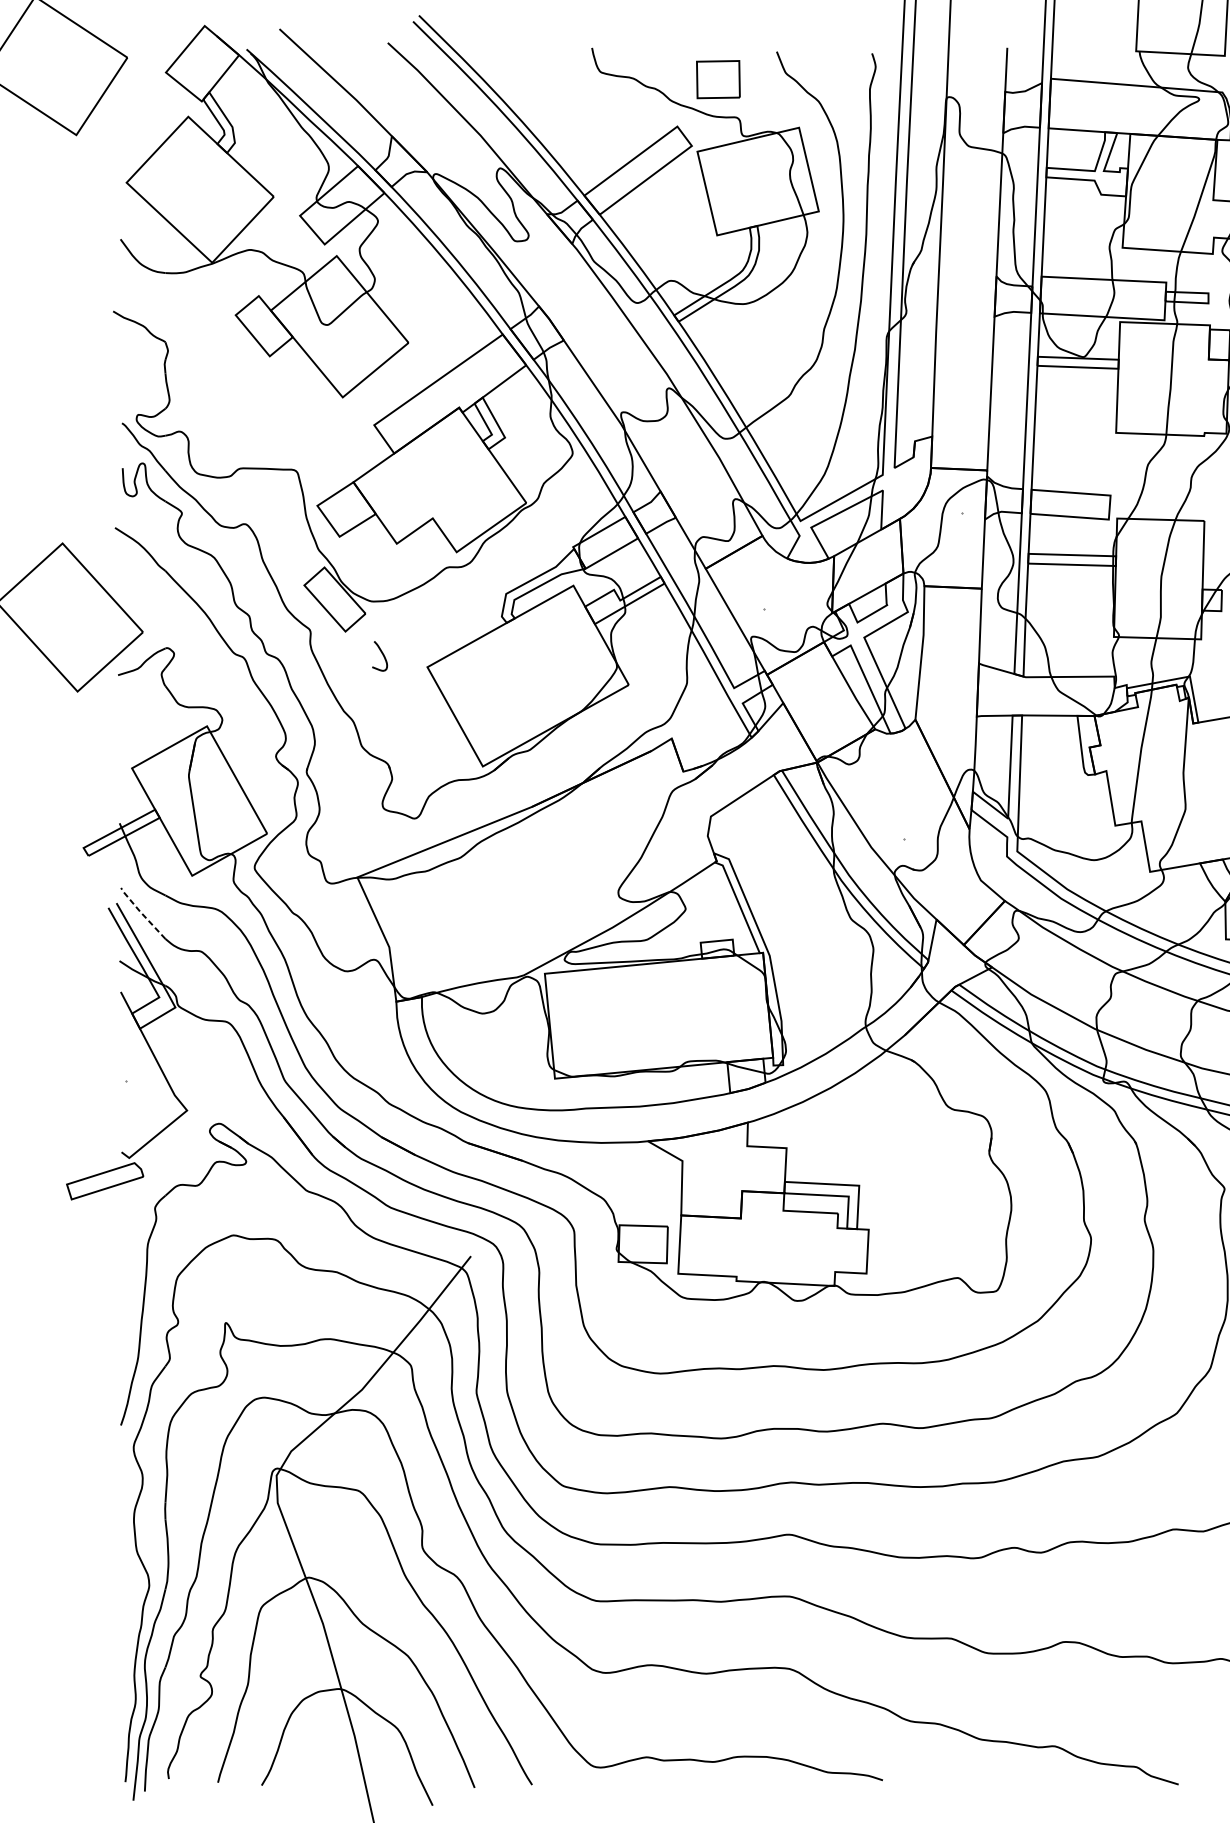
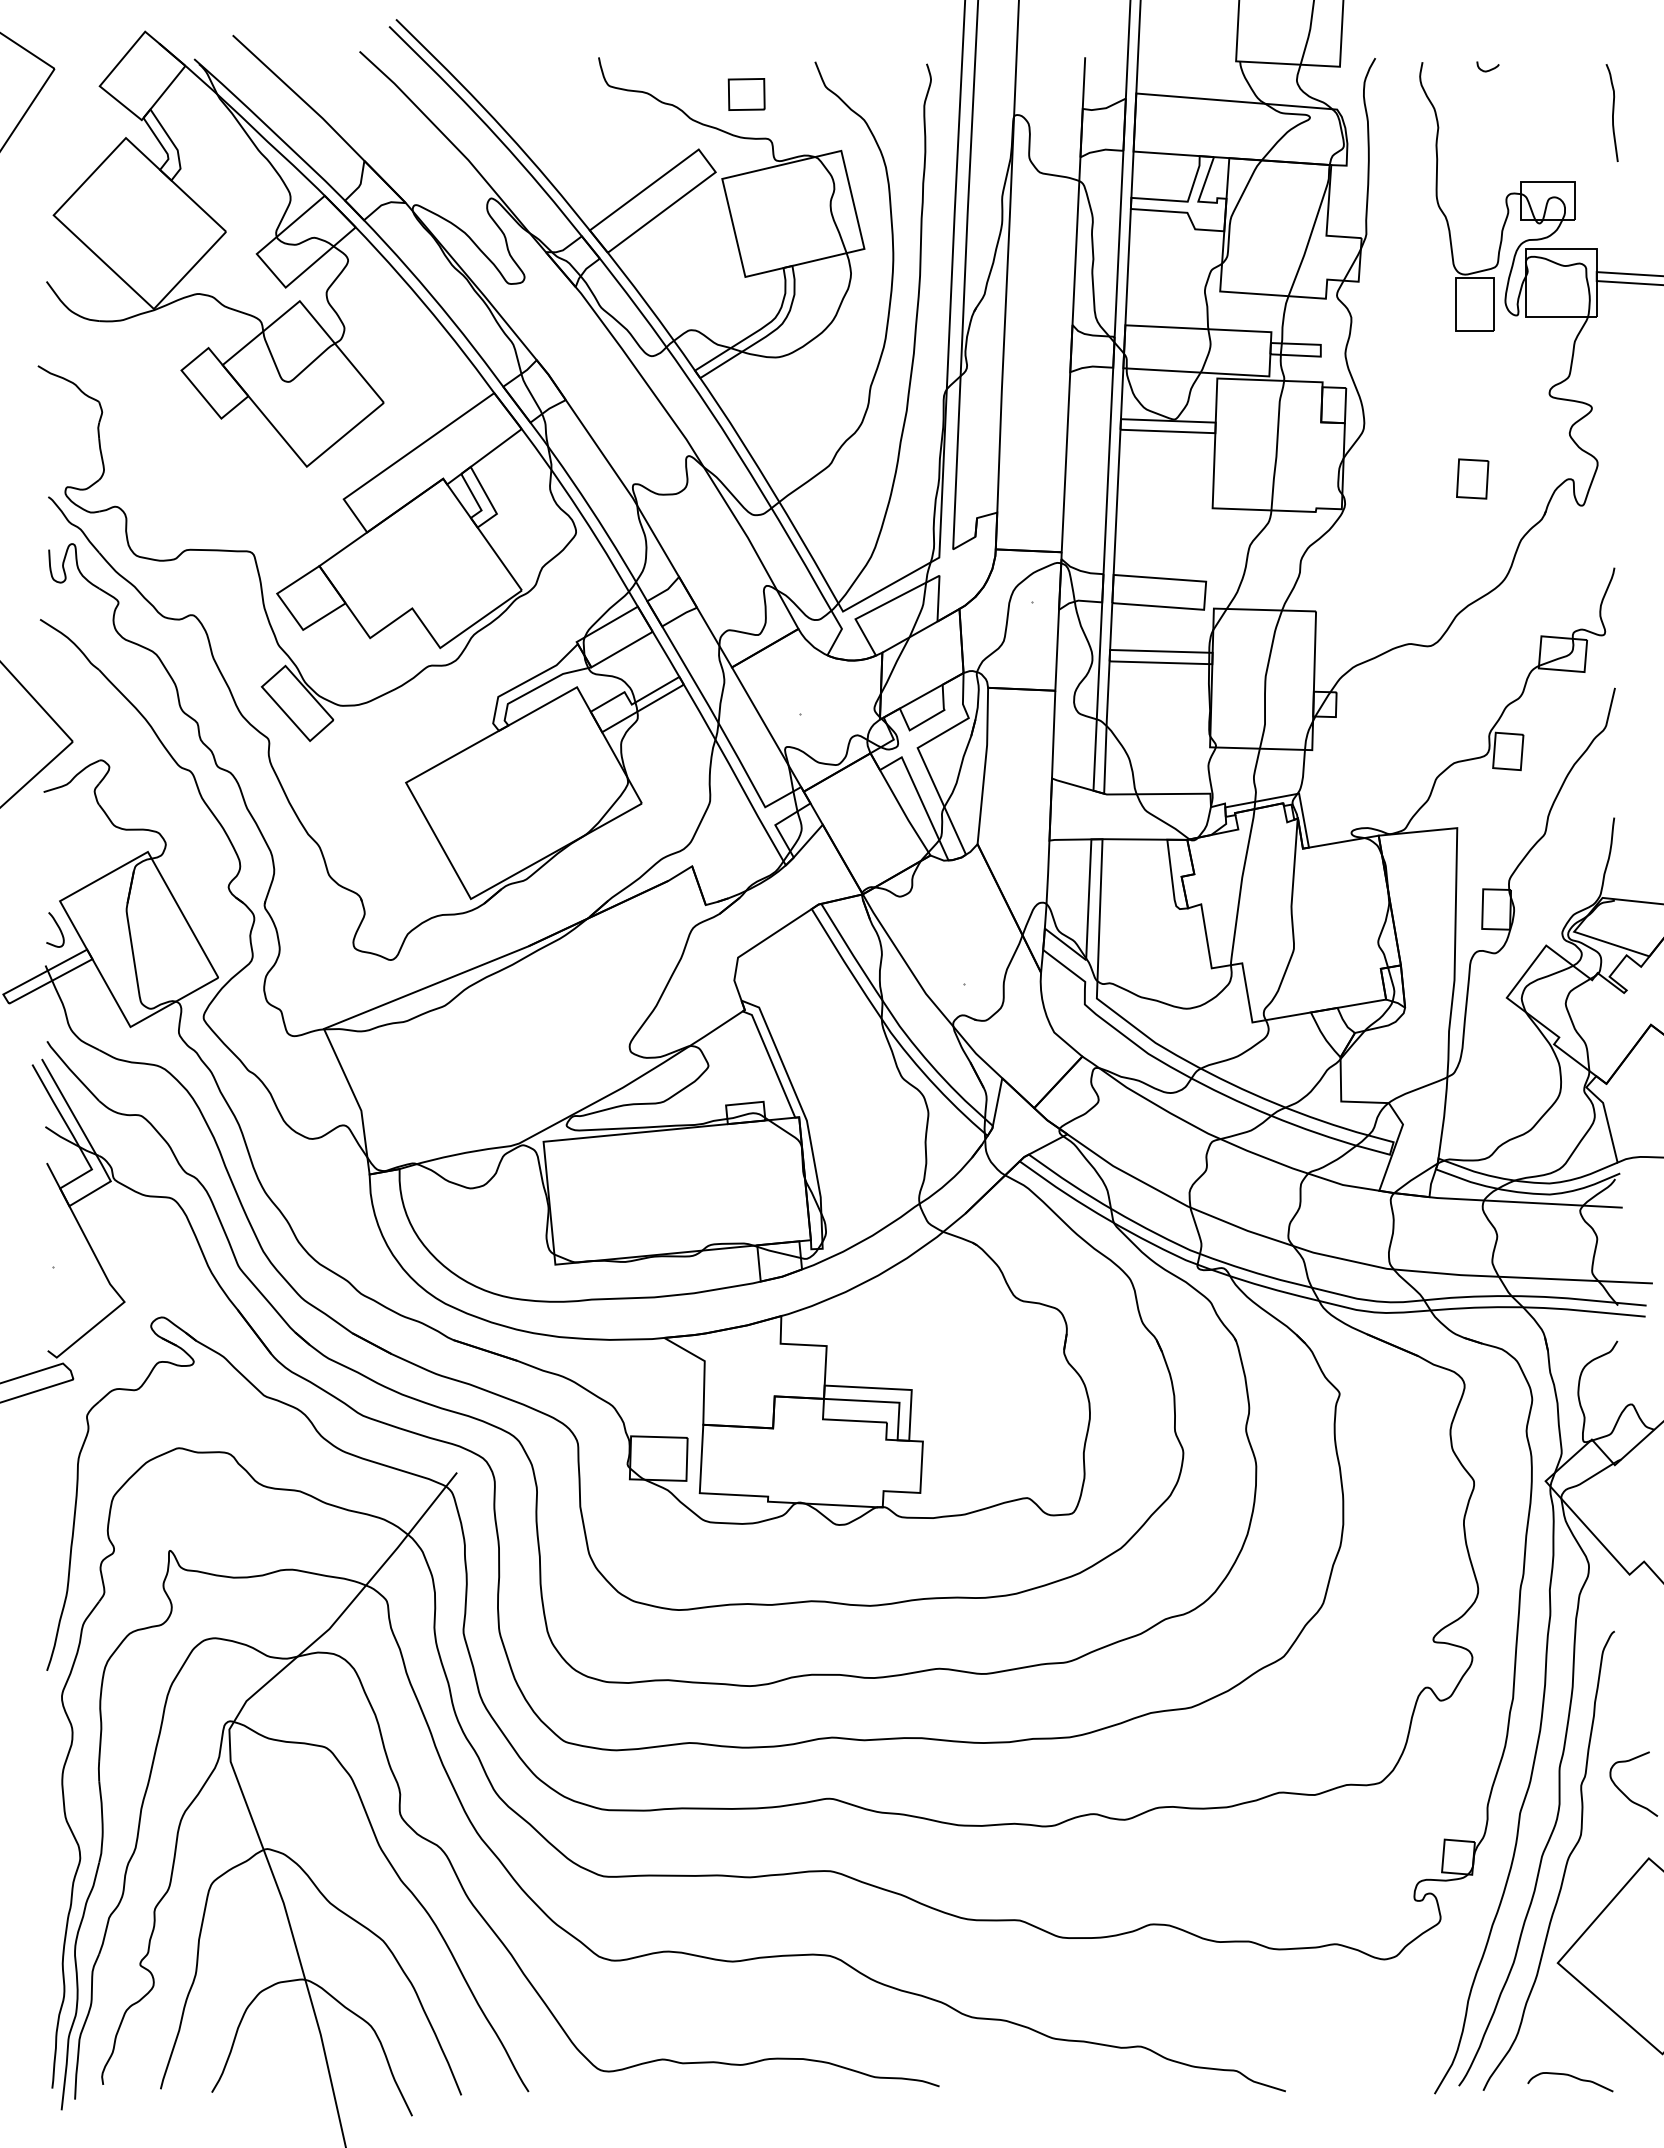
part: (718, 79) -> (746, 94), size x0.71
curve: (382, 655) -> (58, 928), moved
line: (140, 912) -> (70, 1070), dashed -> solid

